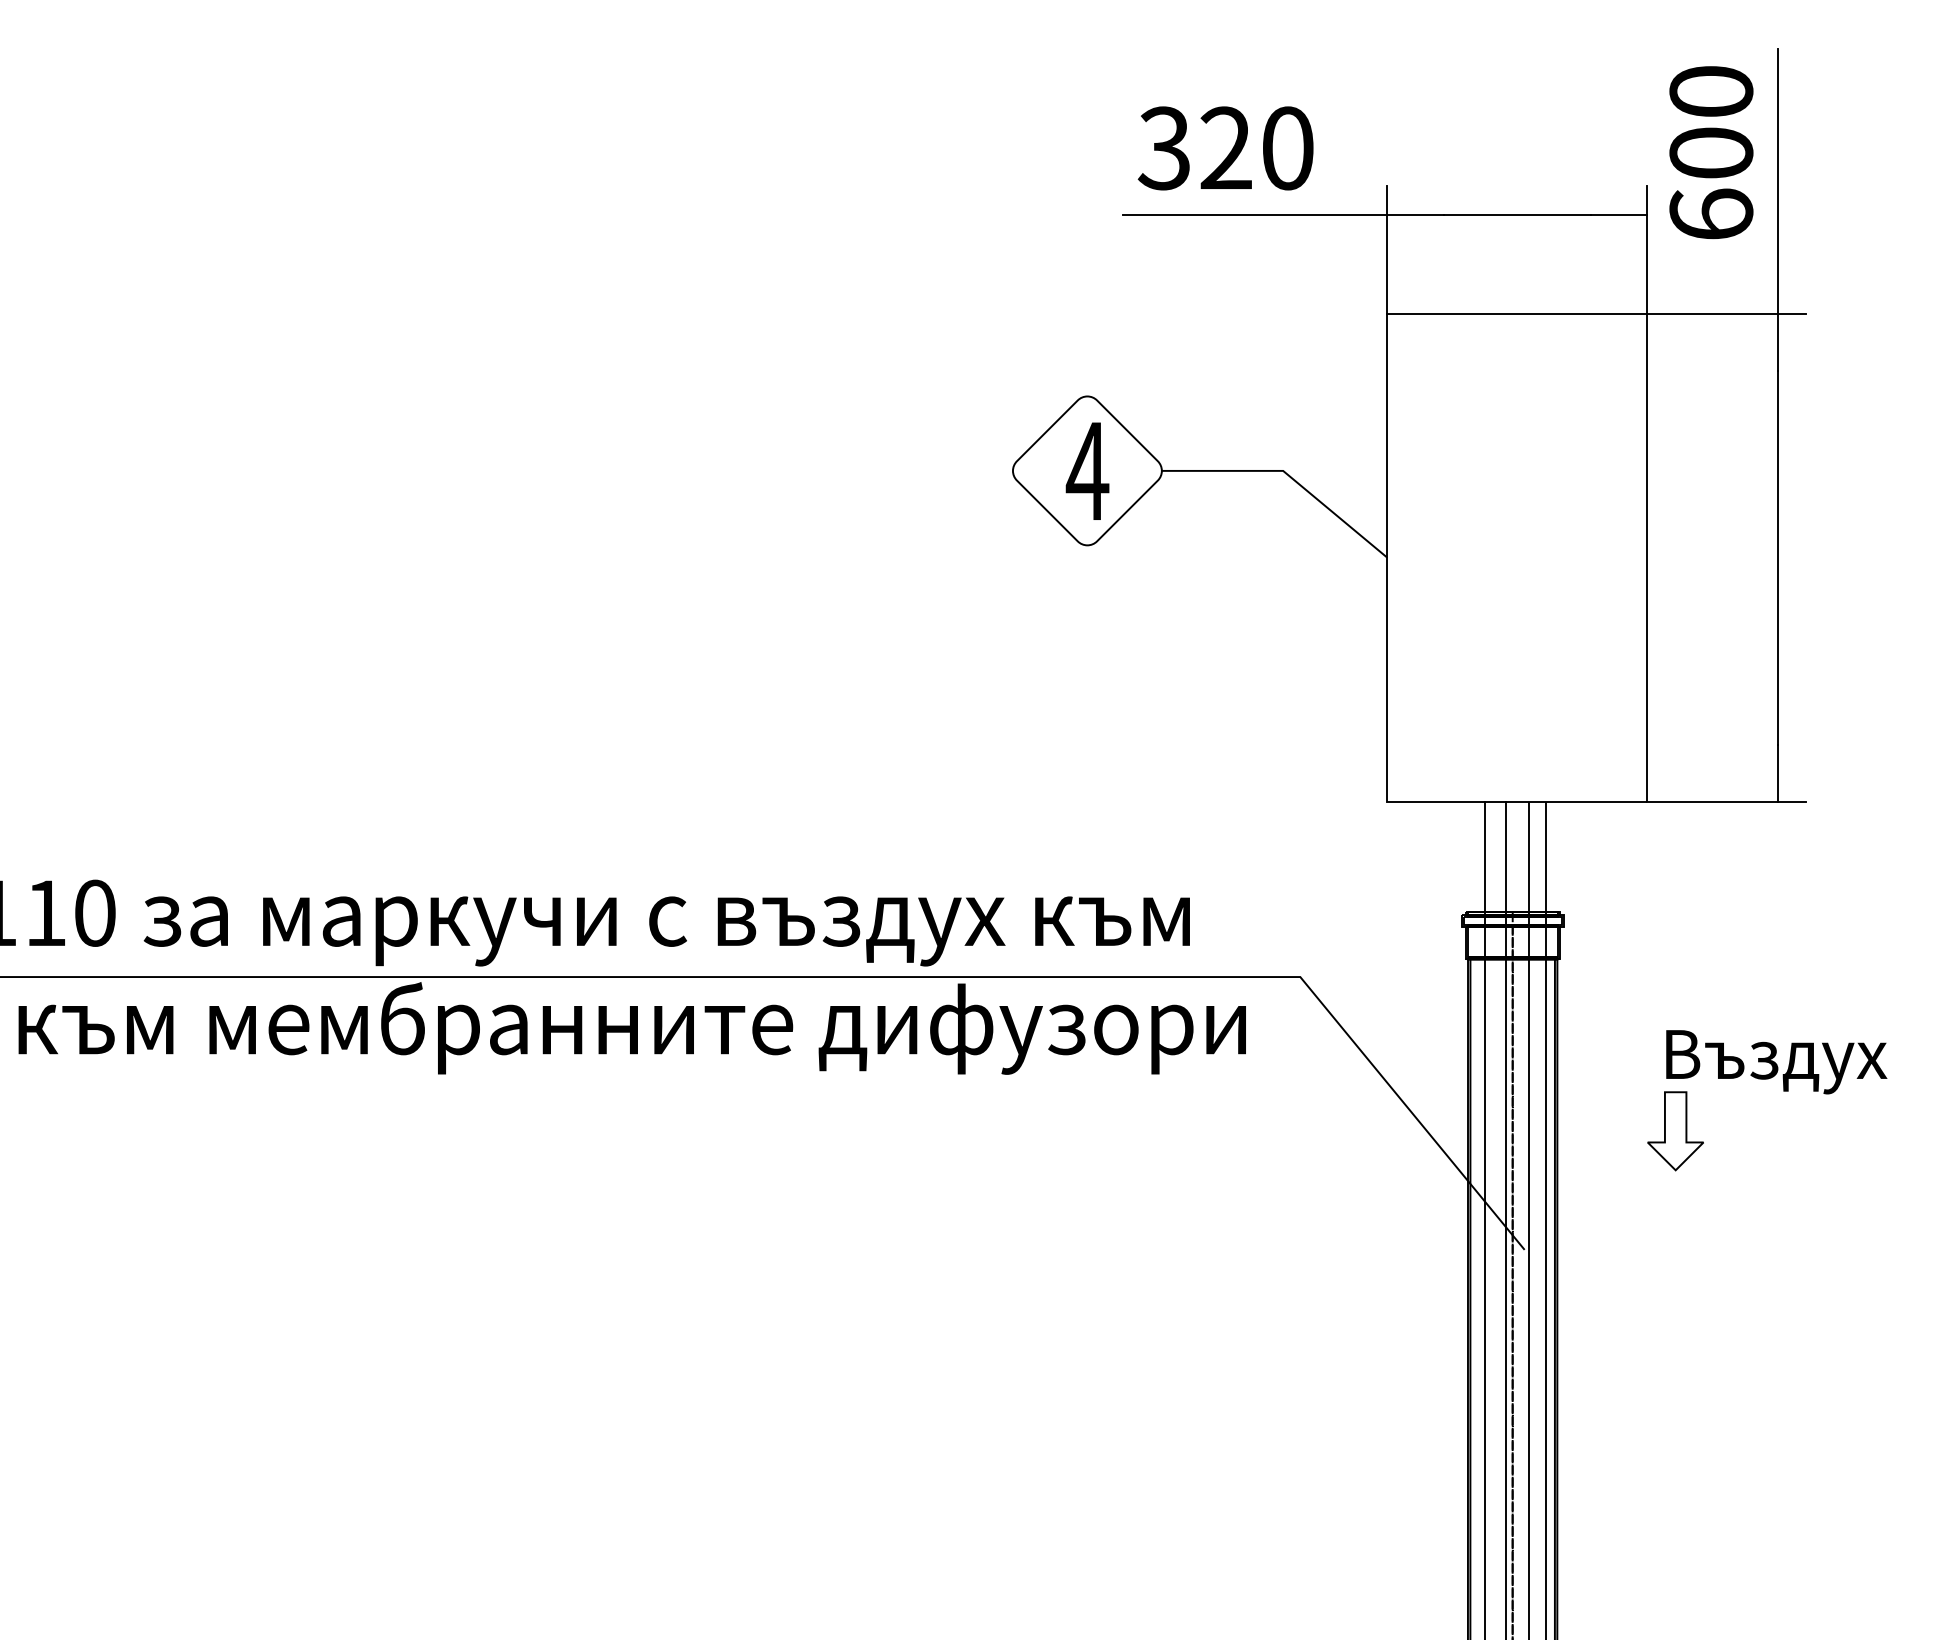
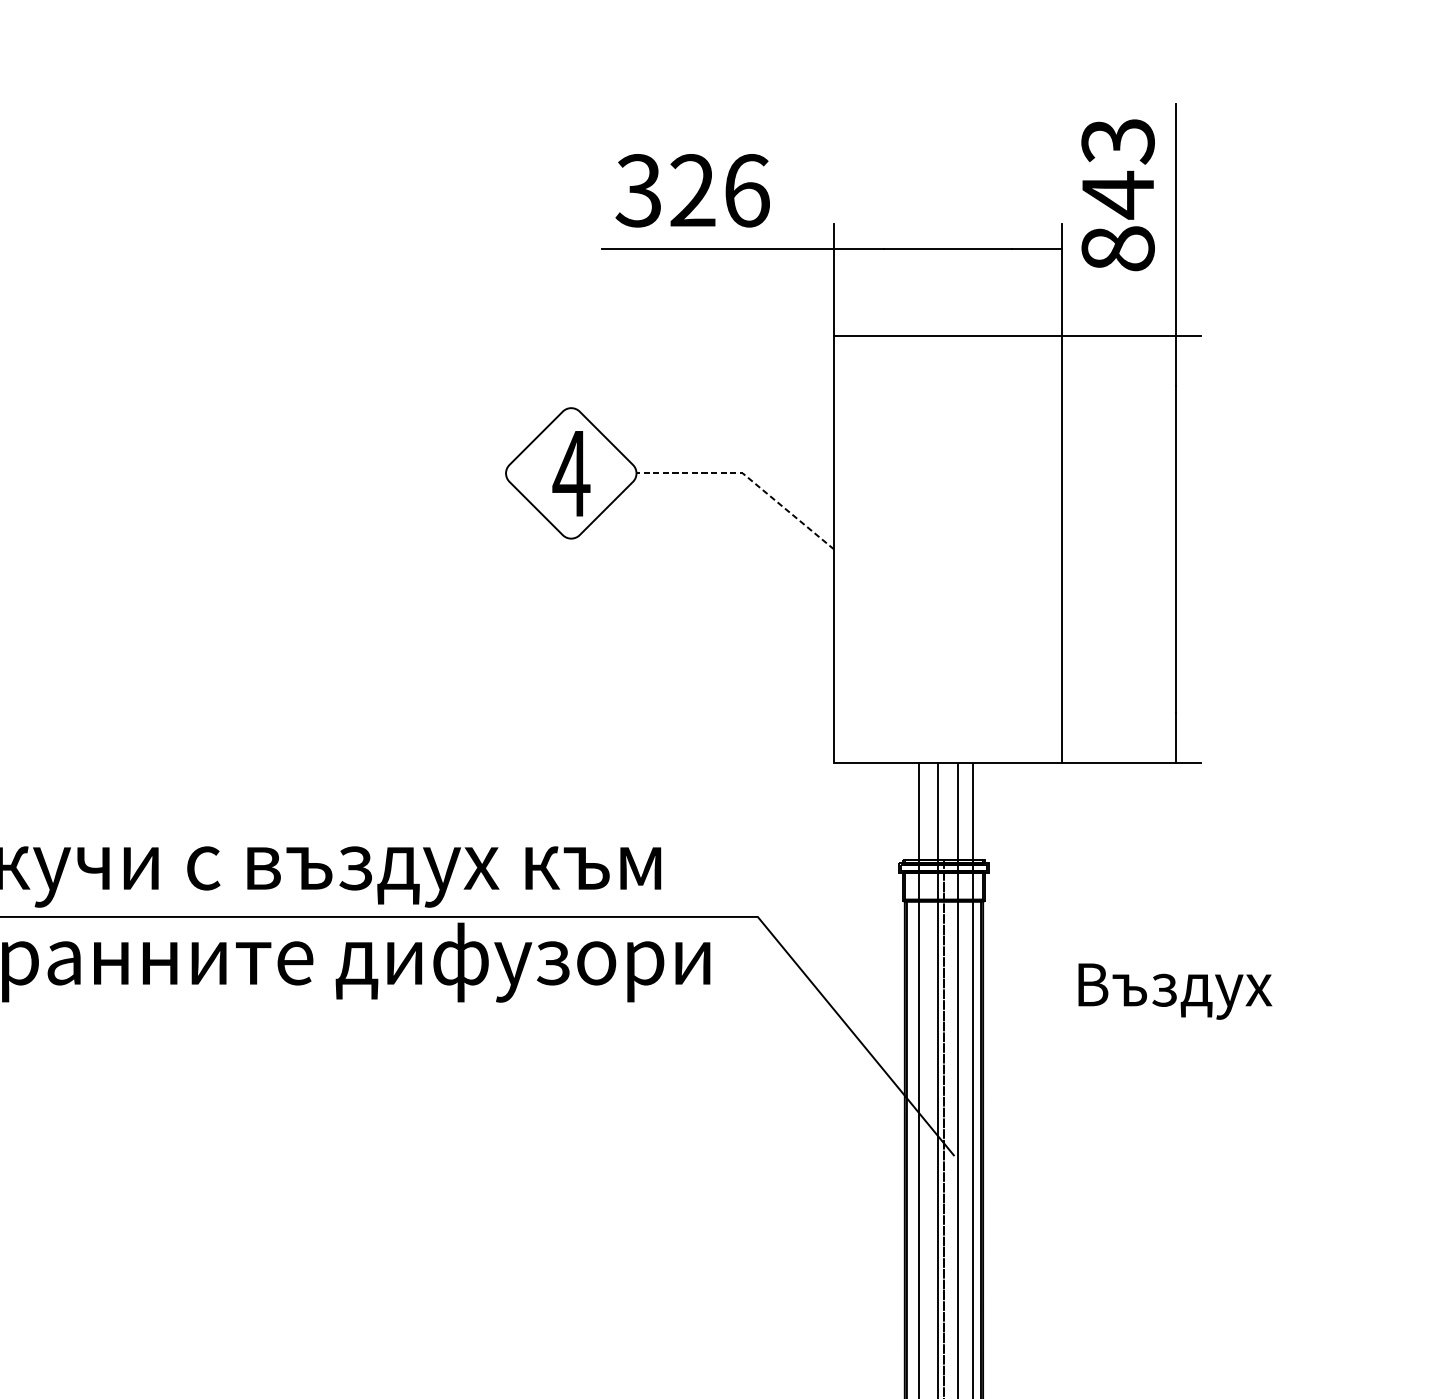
text: (1288, 148) -> (747, 190), 320 -> 326
text: (1711, 153) -> (1118, 195), 600 -> 843
line: (1287, 474) -> (746, 476), solid -> dashed
part: (1675, 1131) -> (1086, 1052), removed

